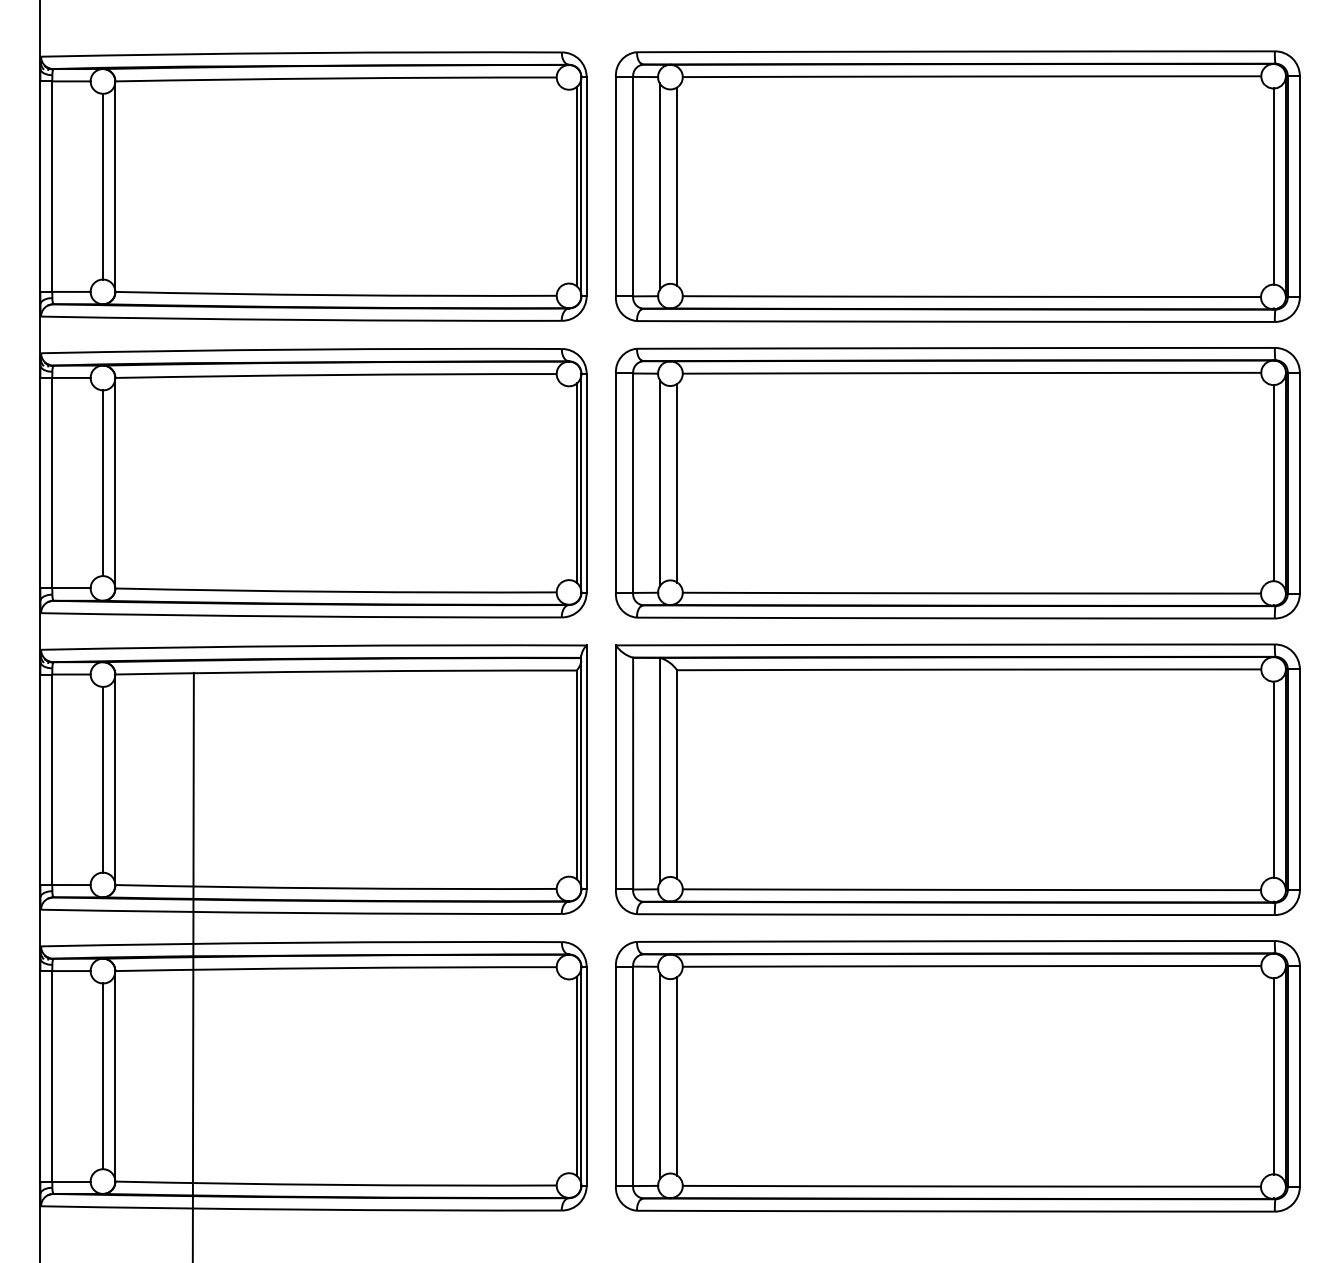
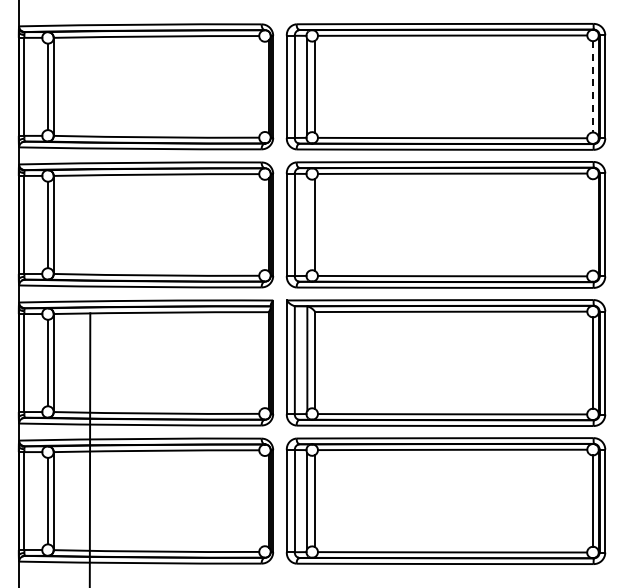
line: (1274, 185) -> (593, 86), solid -> dashed
line: (660, 482) -> (307, 224), removed
line: (1274, 482) -> (593, 224), removed

